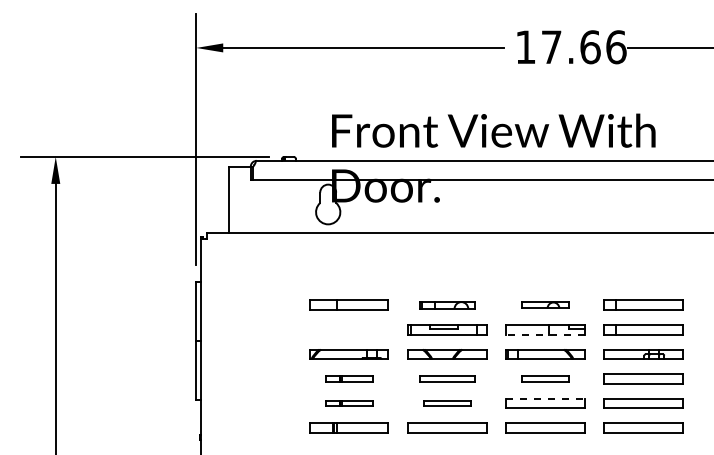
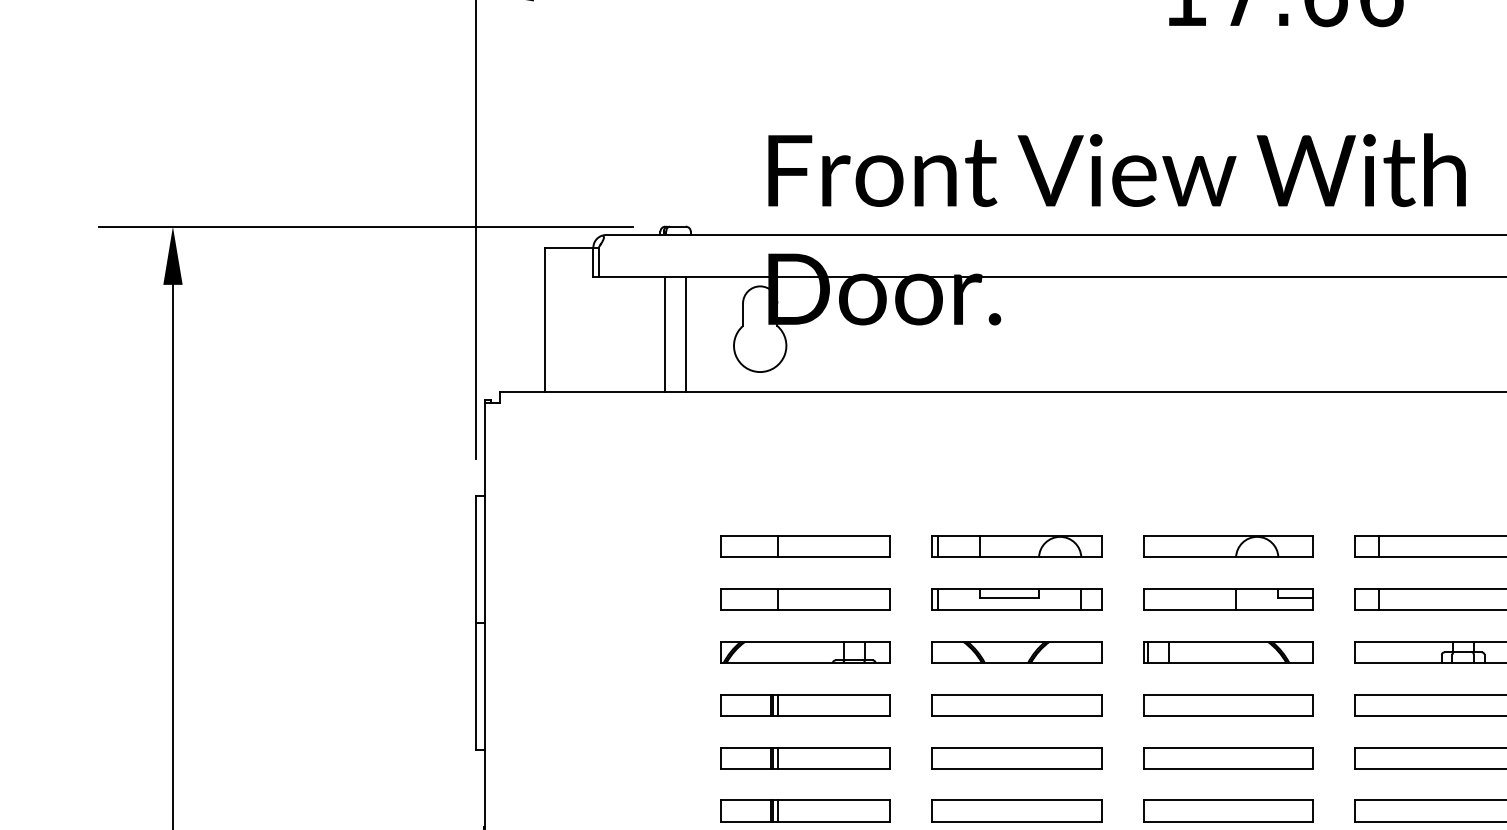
line: (284, 206) -> (665, 333), added
line: (293, 206) -> (685, 333), added
part: (447, 304) -> (1017, 544), size x1.43
part: (545, 304) -> (1228, 544), size x1.67
part: (348, 329) -> (803, 598), added
line: (544, 334) -> (1226, 609), dashed -> solid
part: (348, 378) -> (803, 704), size x1.67
part: (447, 378) -> (1017, 704), size x1.43
part: (545, 378) -> (1228, 704), size x1.67
line: (545, 398) -> (1228, 747), dashed -> solid
part: (348, 403) -> (803, 758), size x1.67
part: (447, 403) -> (1017, 758), size x1.67

